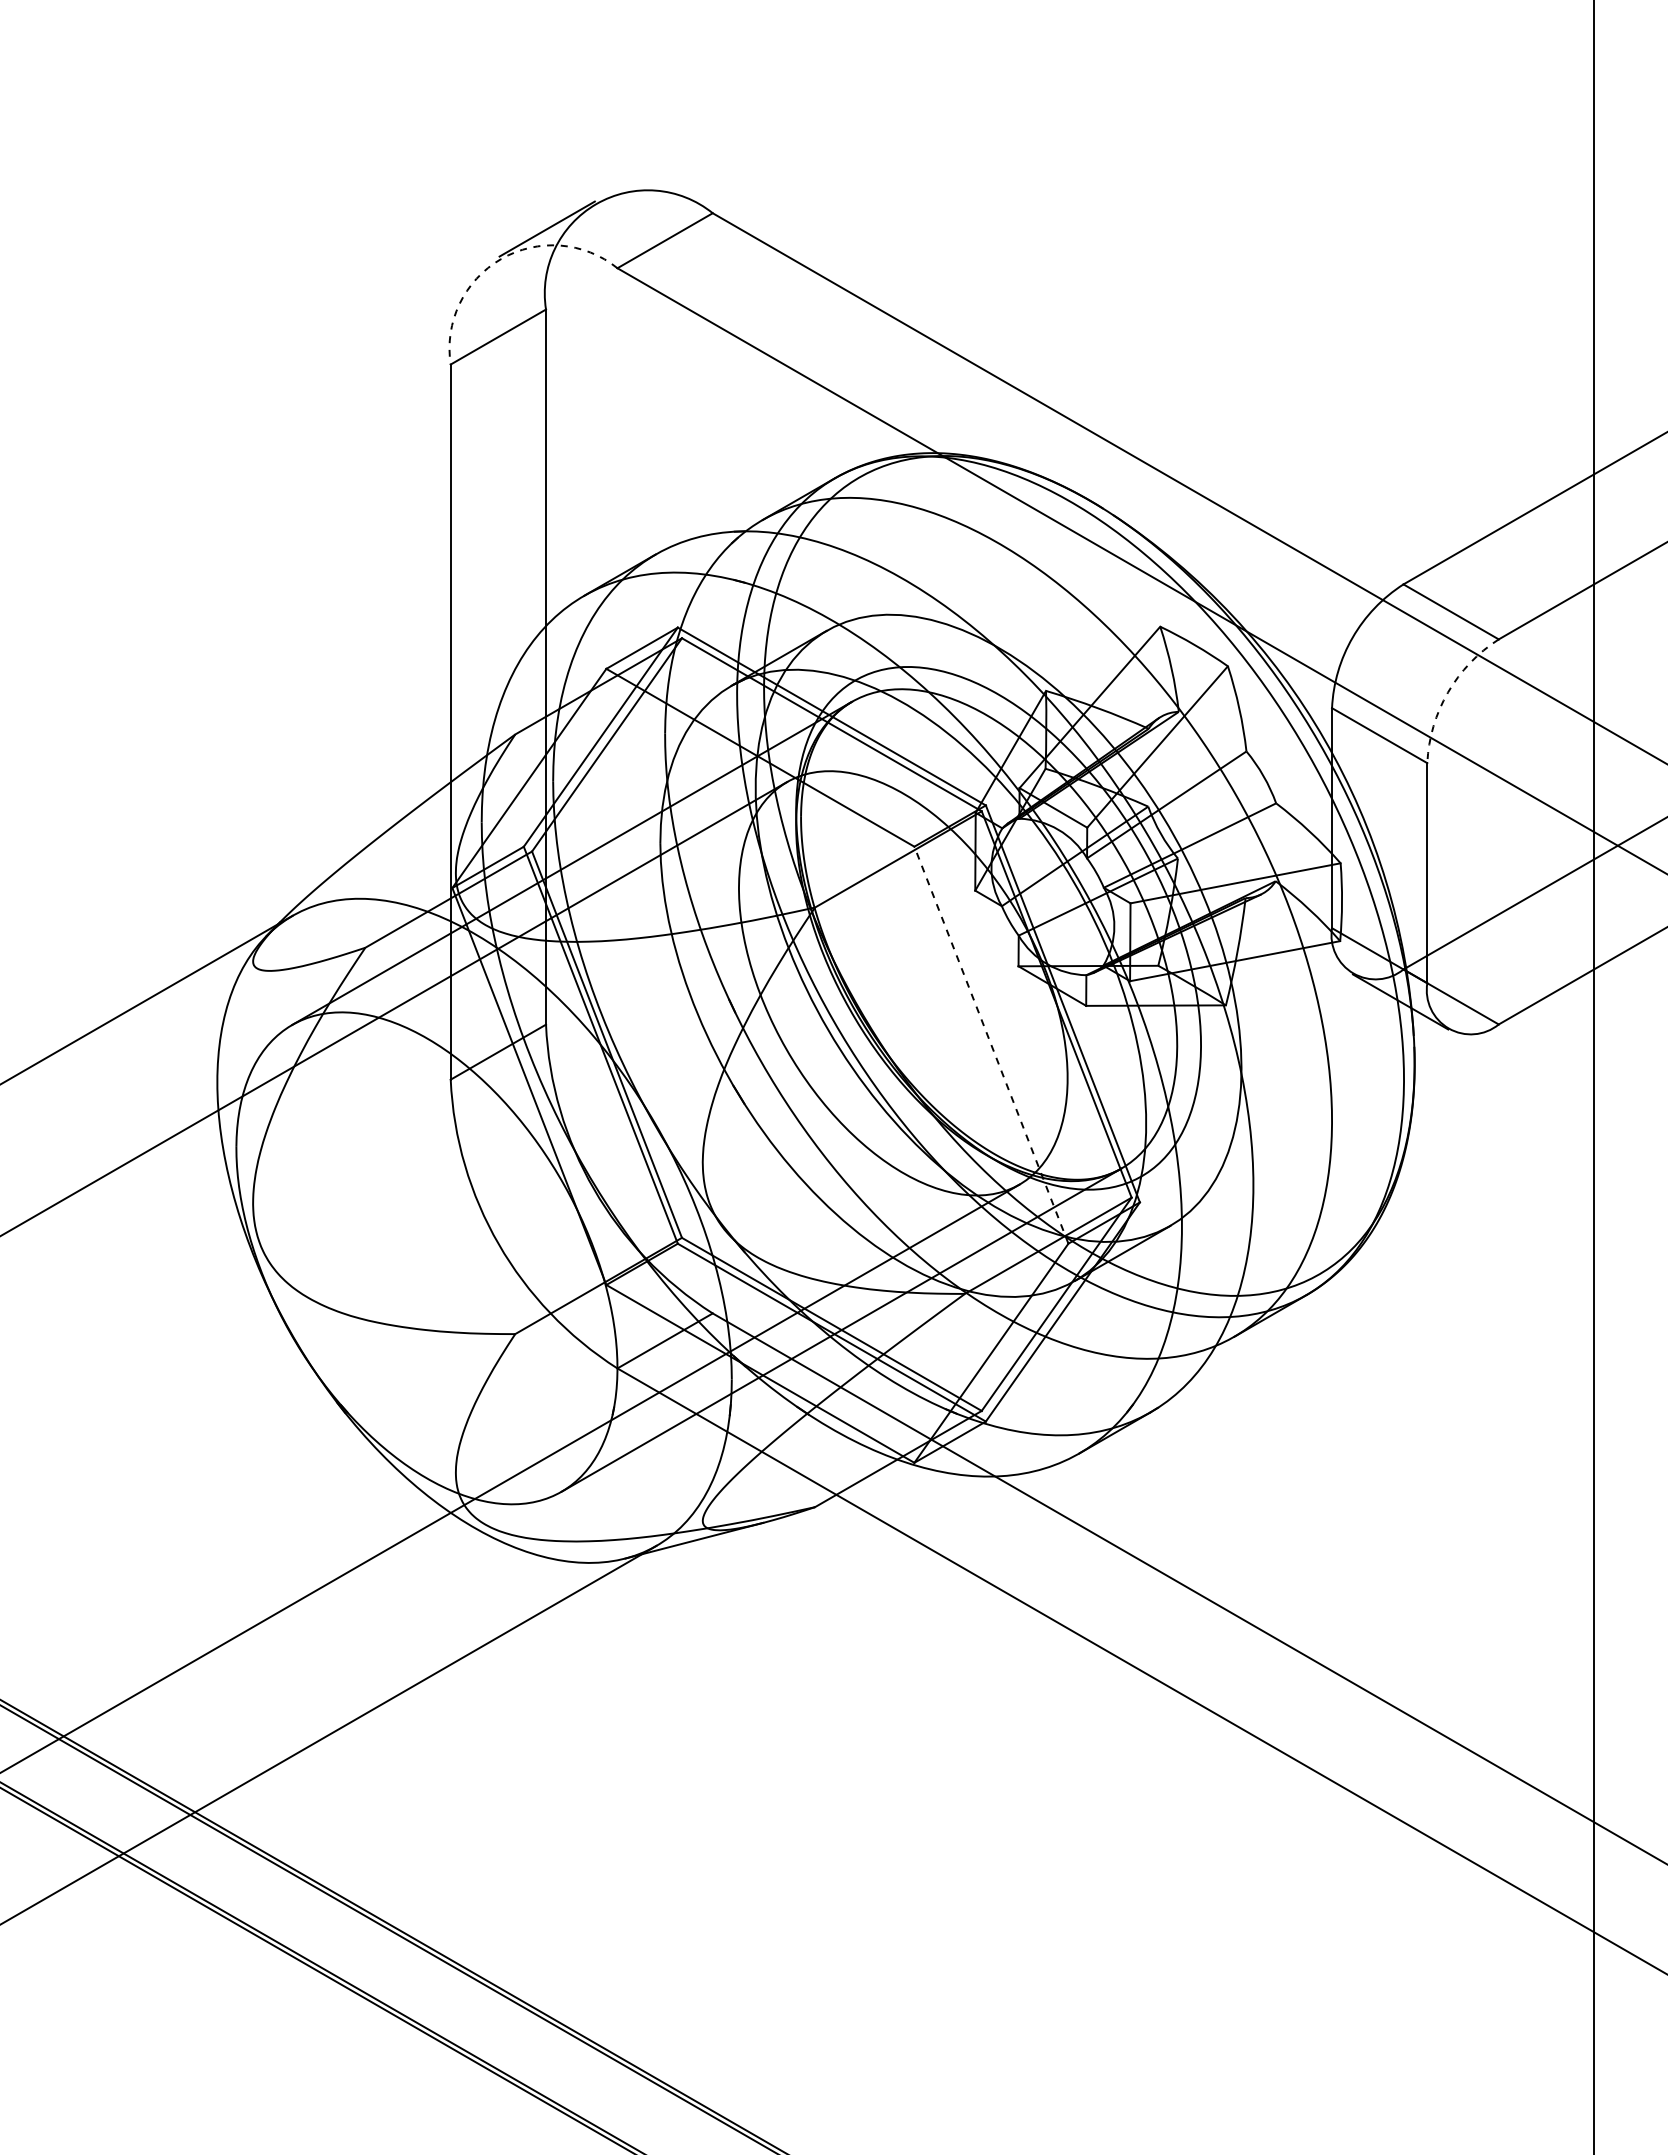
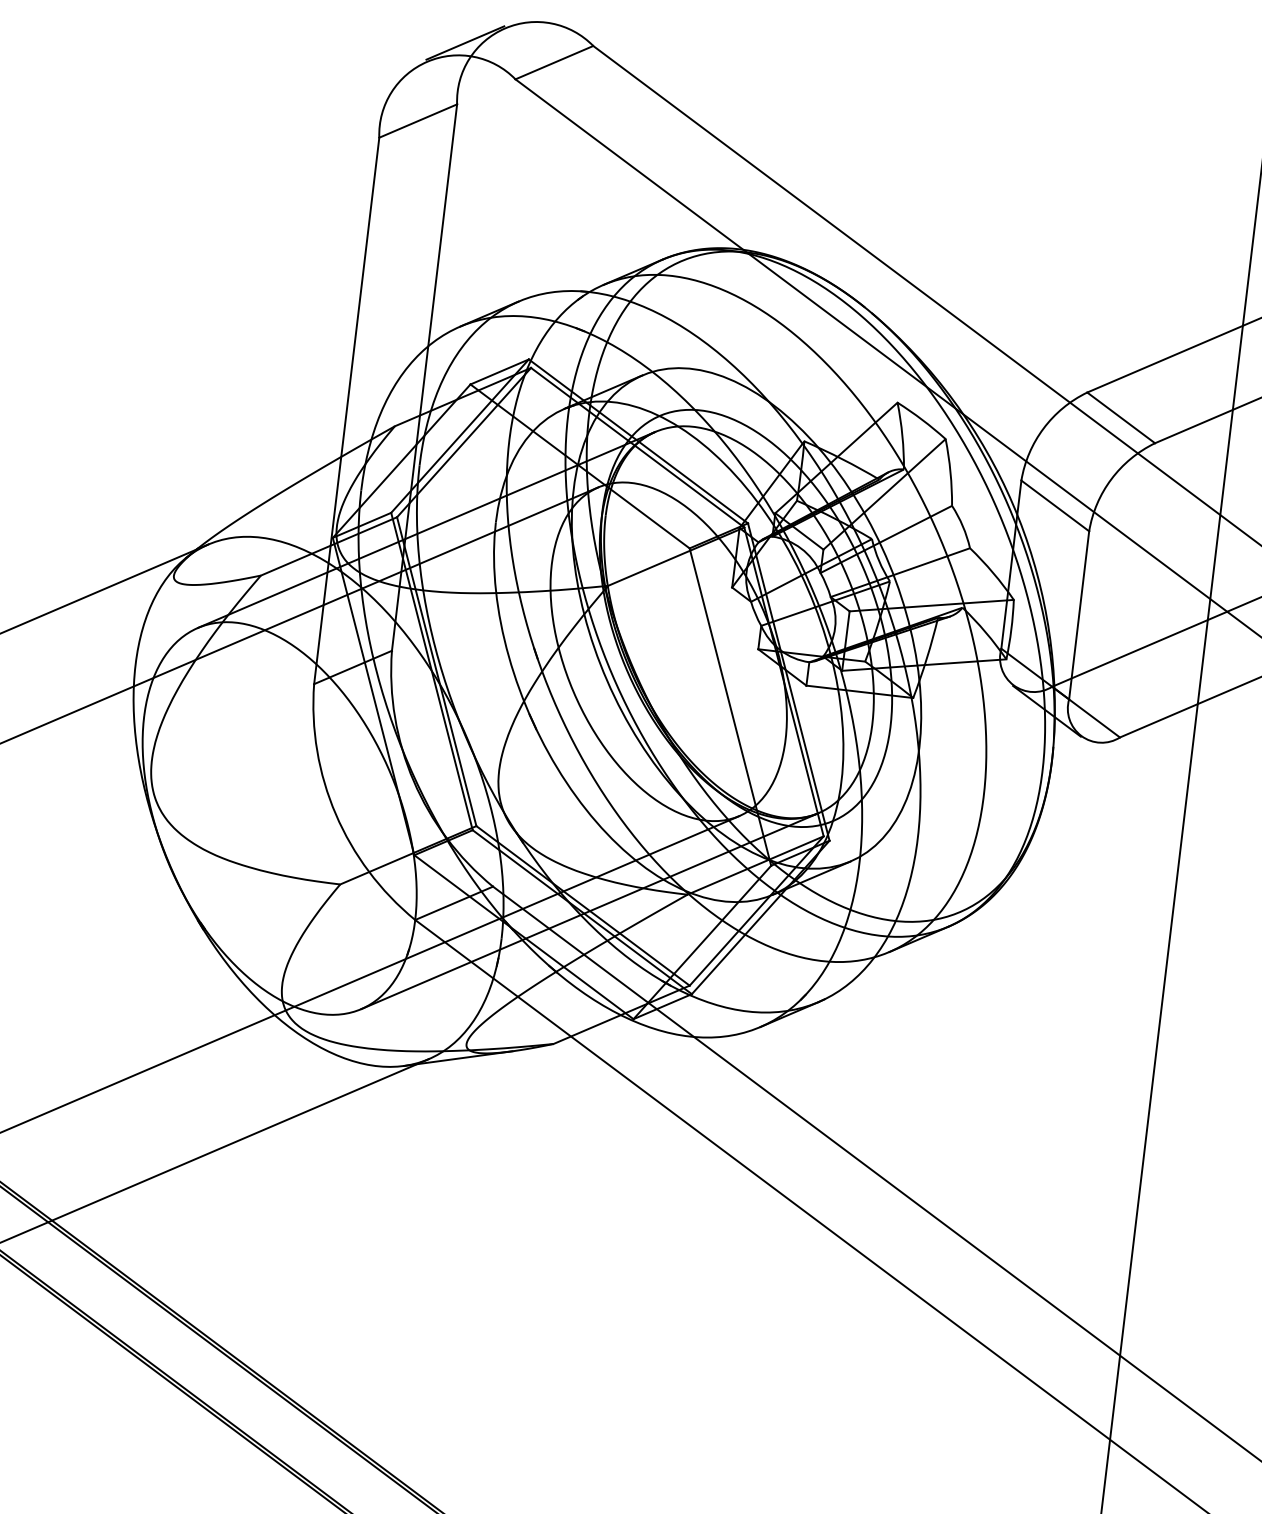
arc: (501, 259) -> (427, 62), dashed -> solid
arc: (1447, 692) -> (1111, 479), dashed -> solid
line: (991, 1045) -> (730, 707), dashed -> solid

